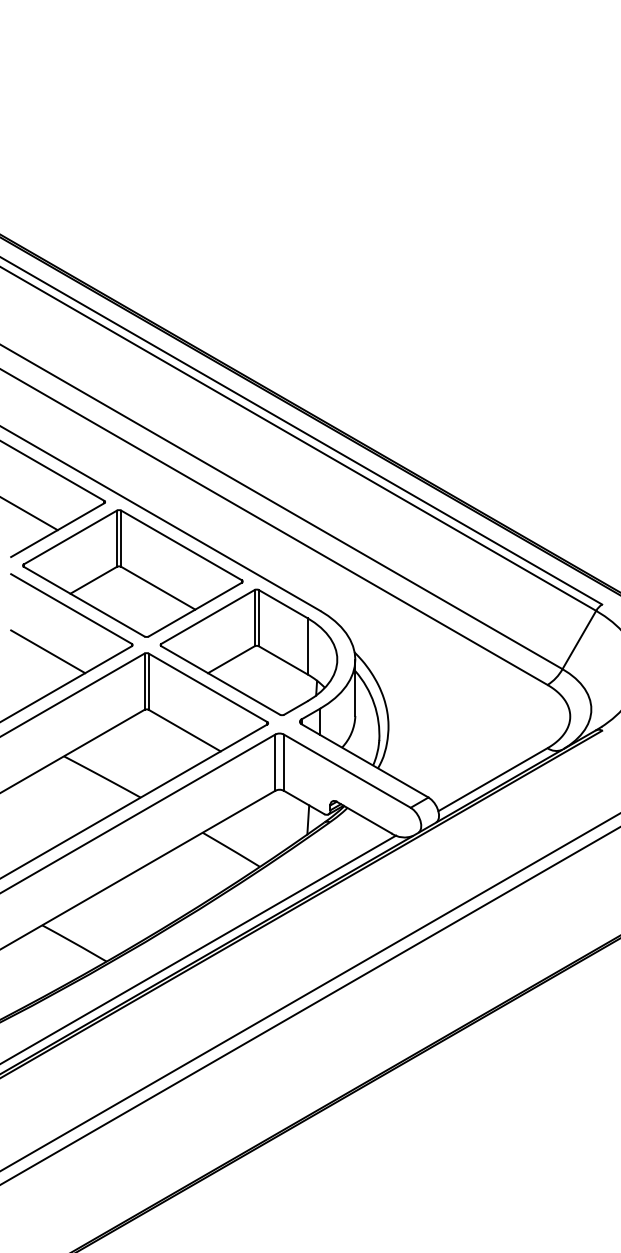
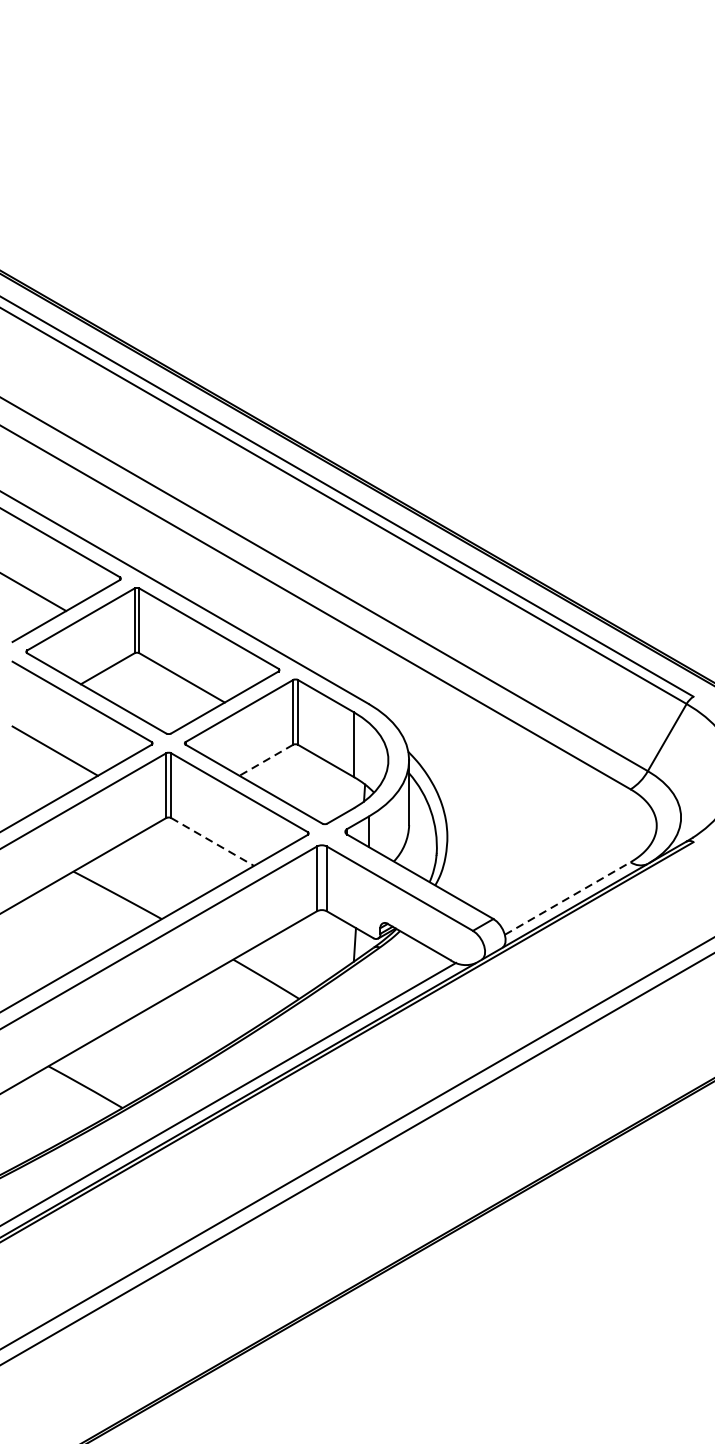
line: (231, 659) -> (266, 760), solid -> dashed
line: (184, 730) -> (212, 841), solid -> dashed
line: (493, 779) -> (568, 898), solid -> dashed

